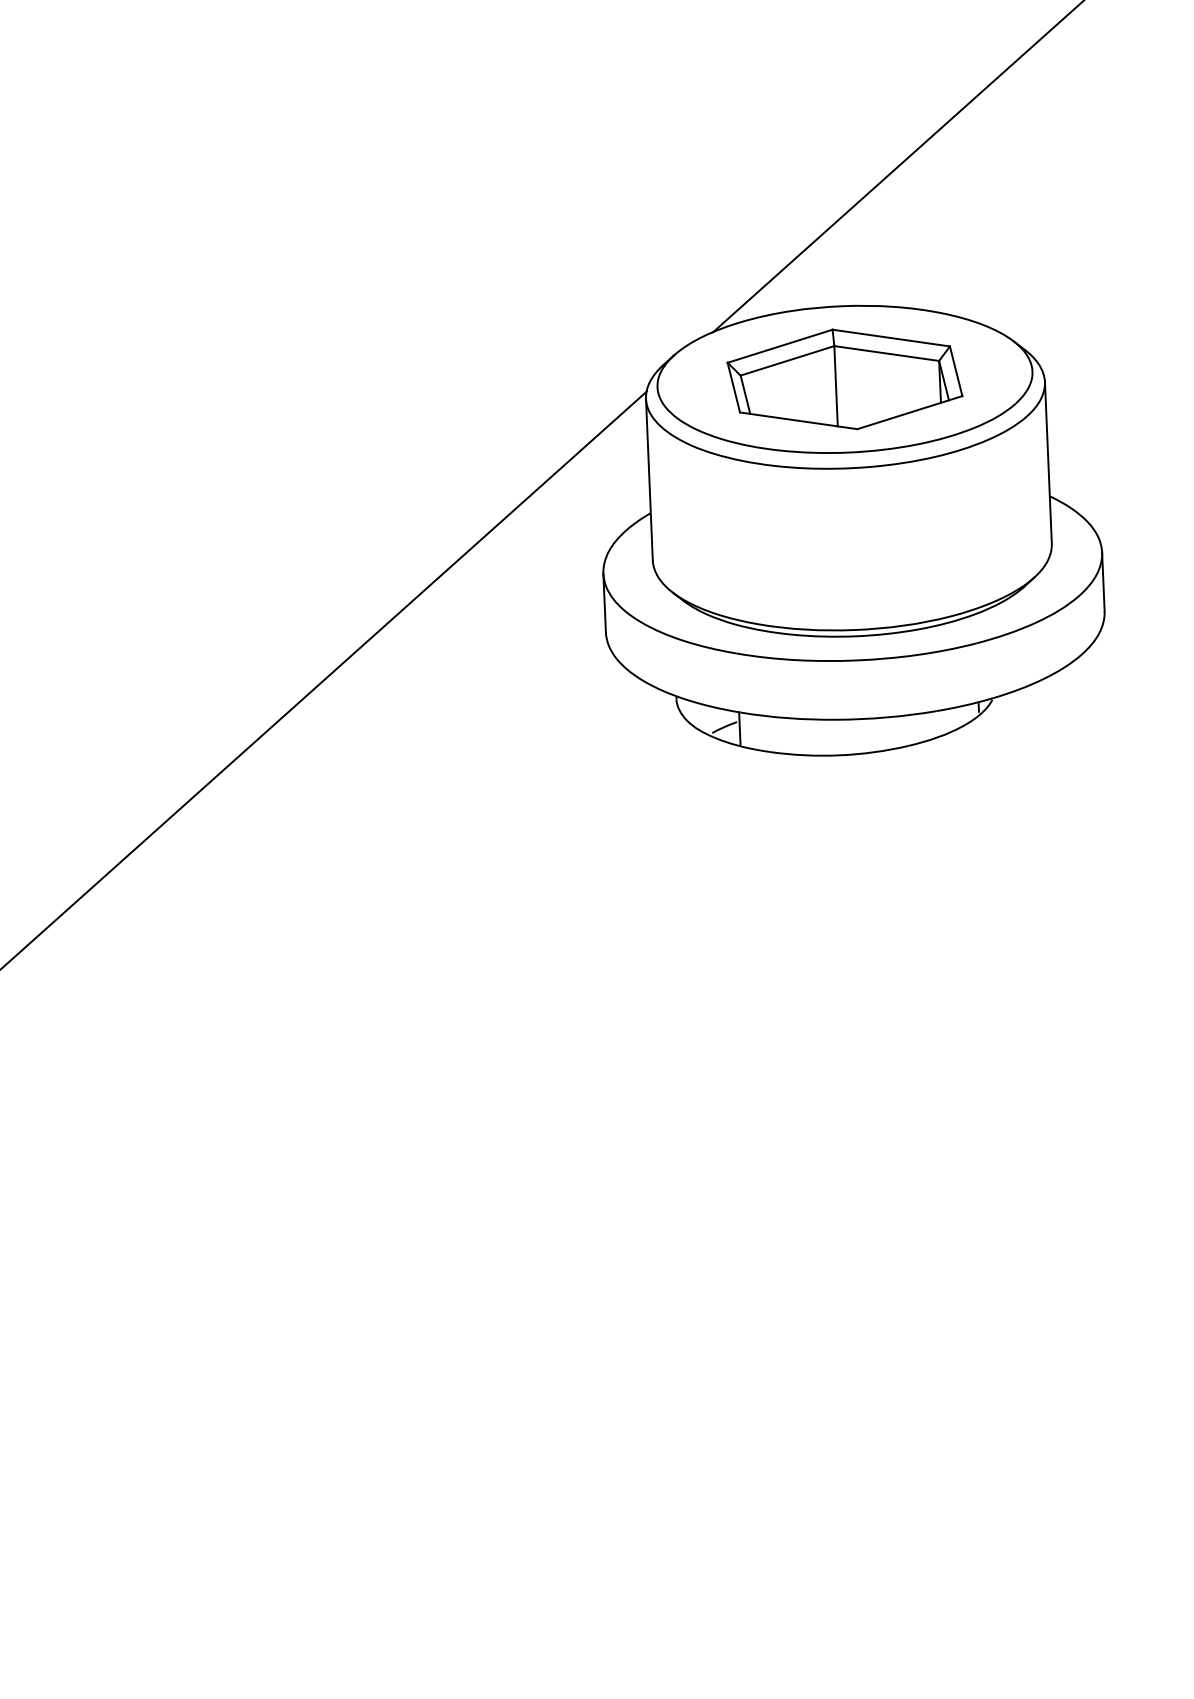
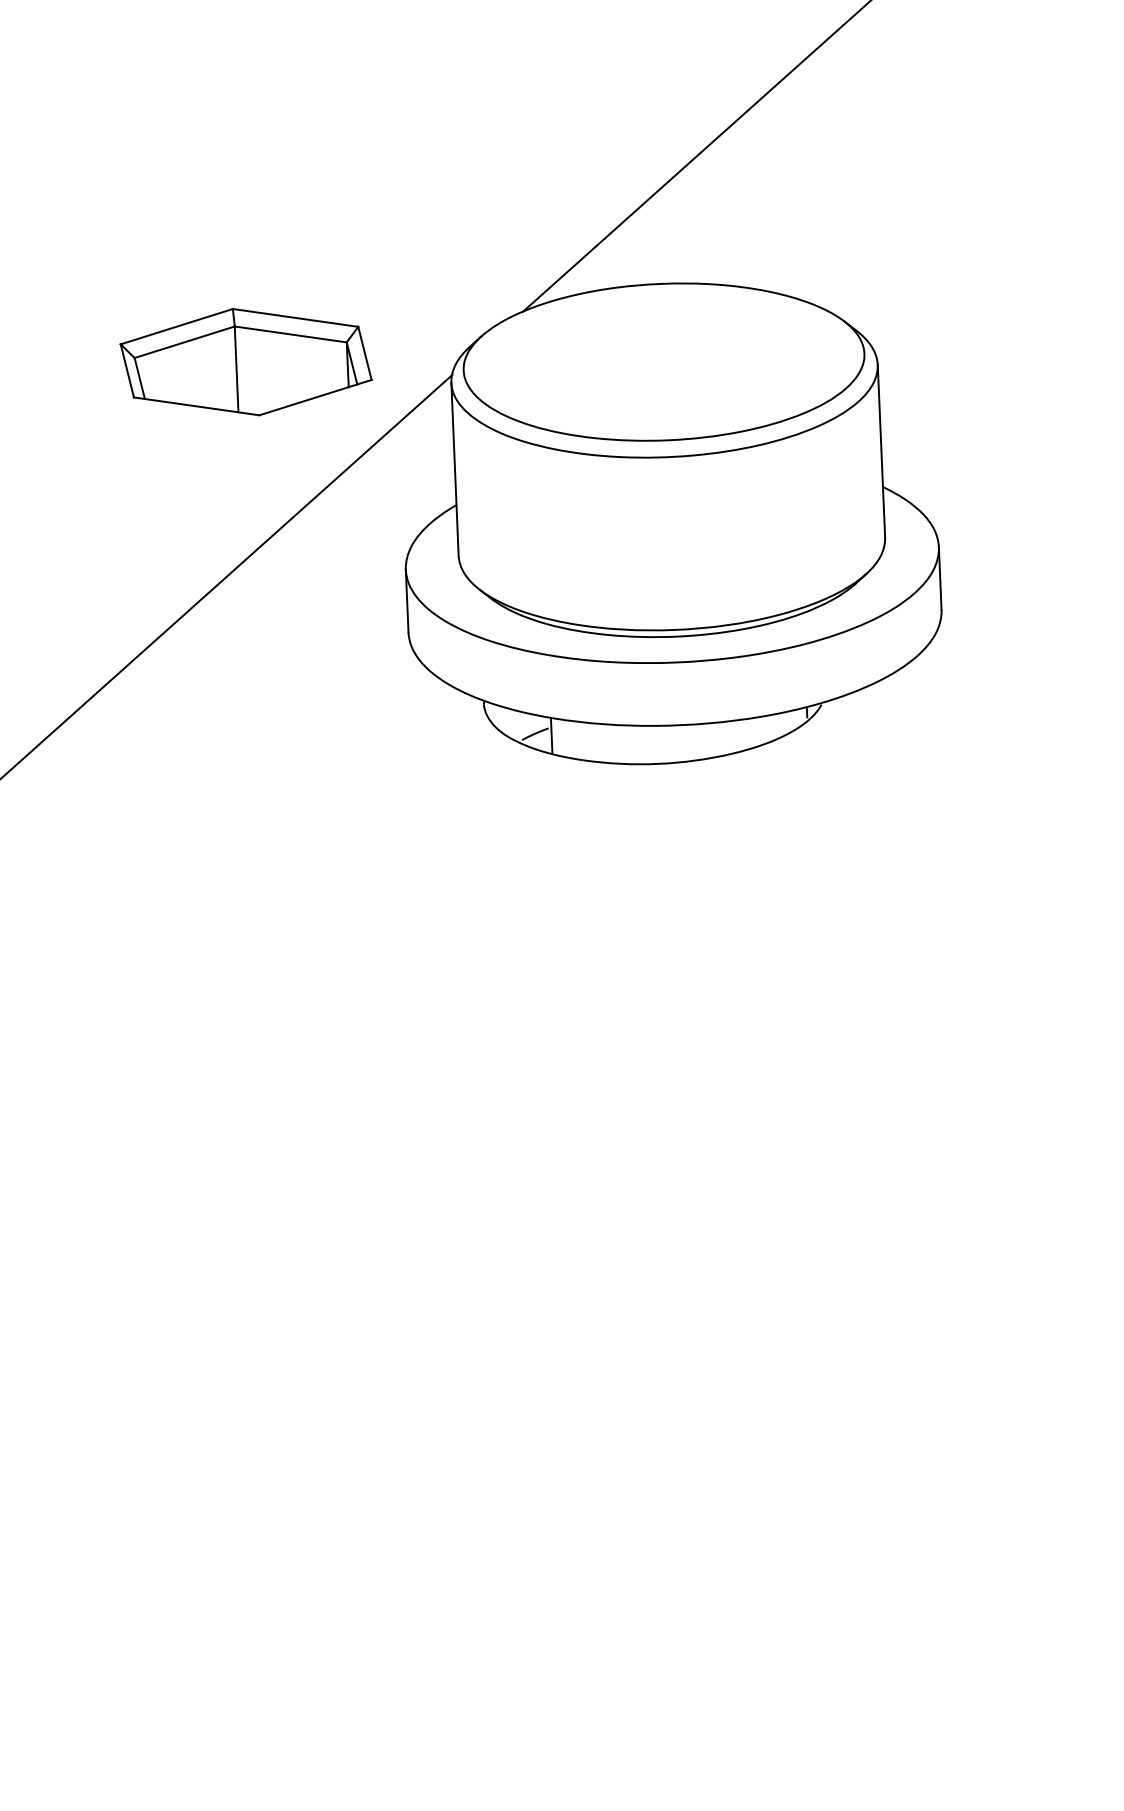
part: (844, 379) -> (245, 362), moved

